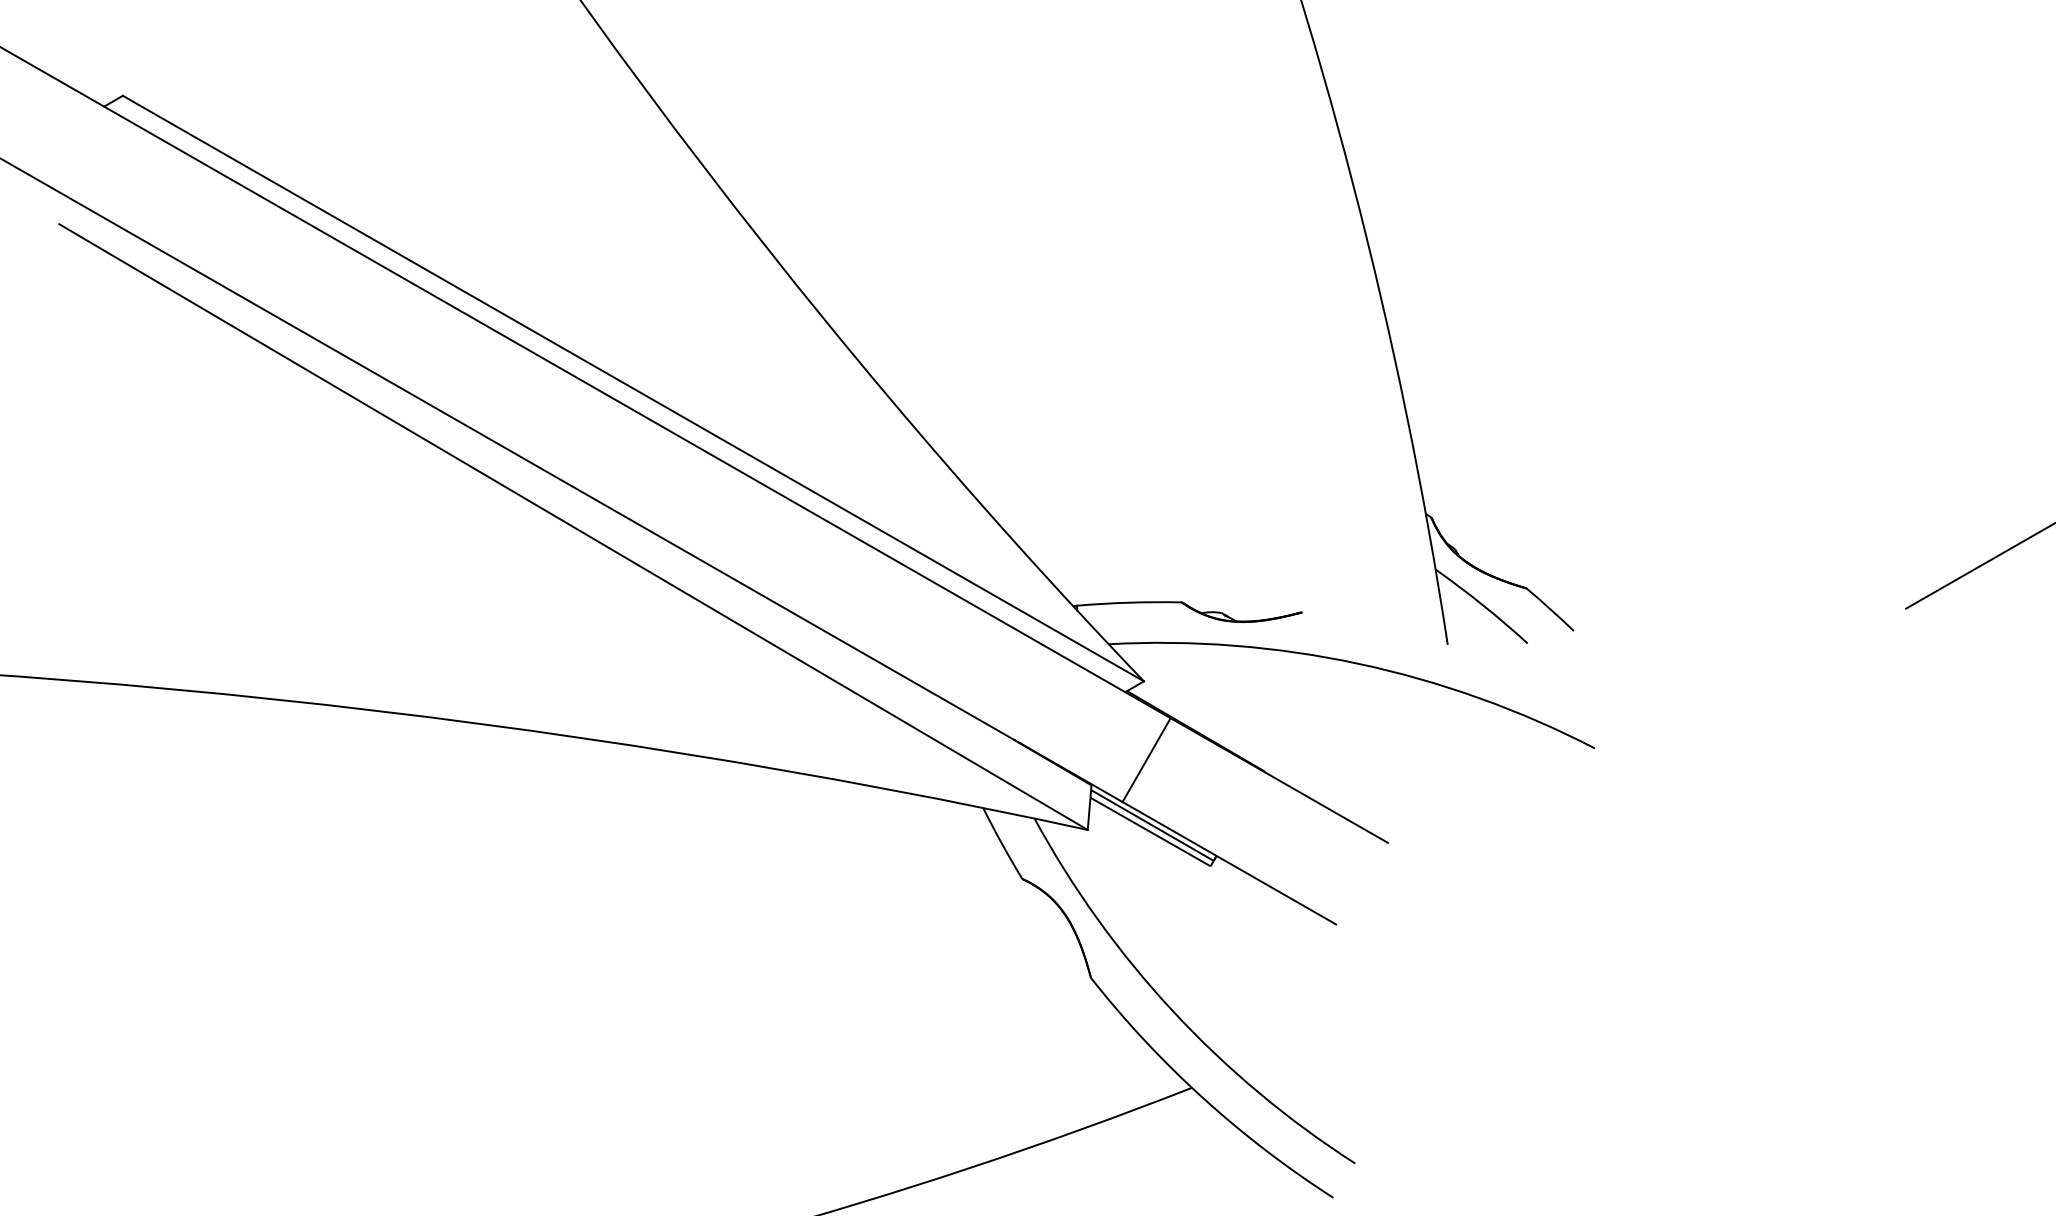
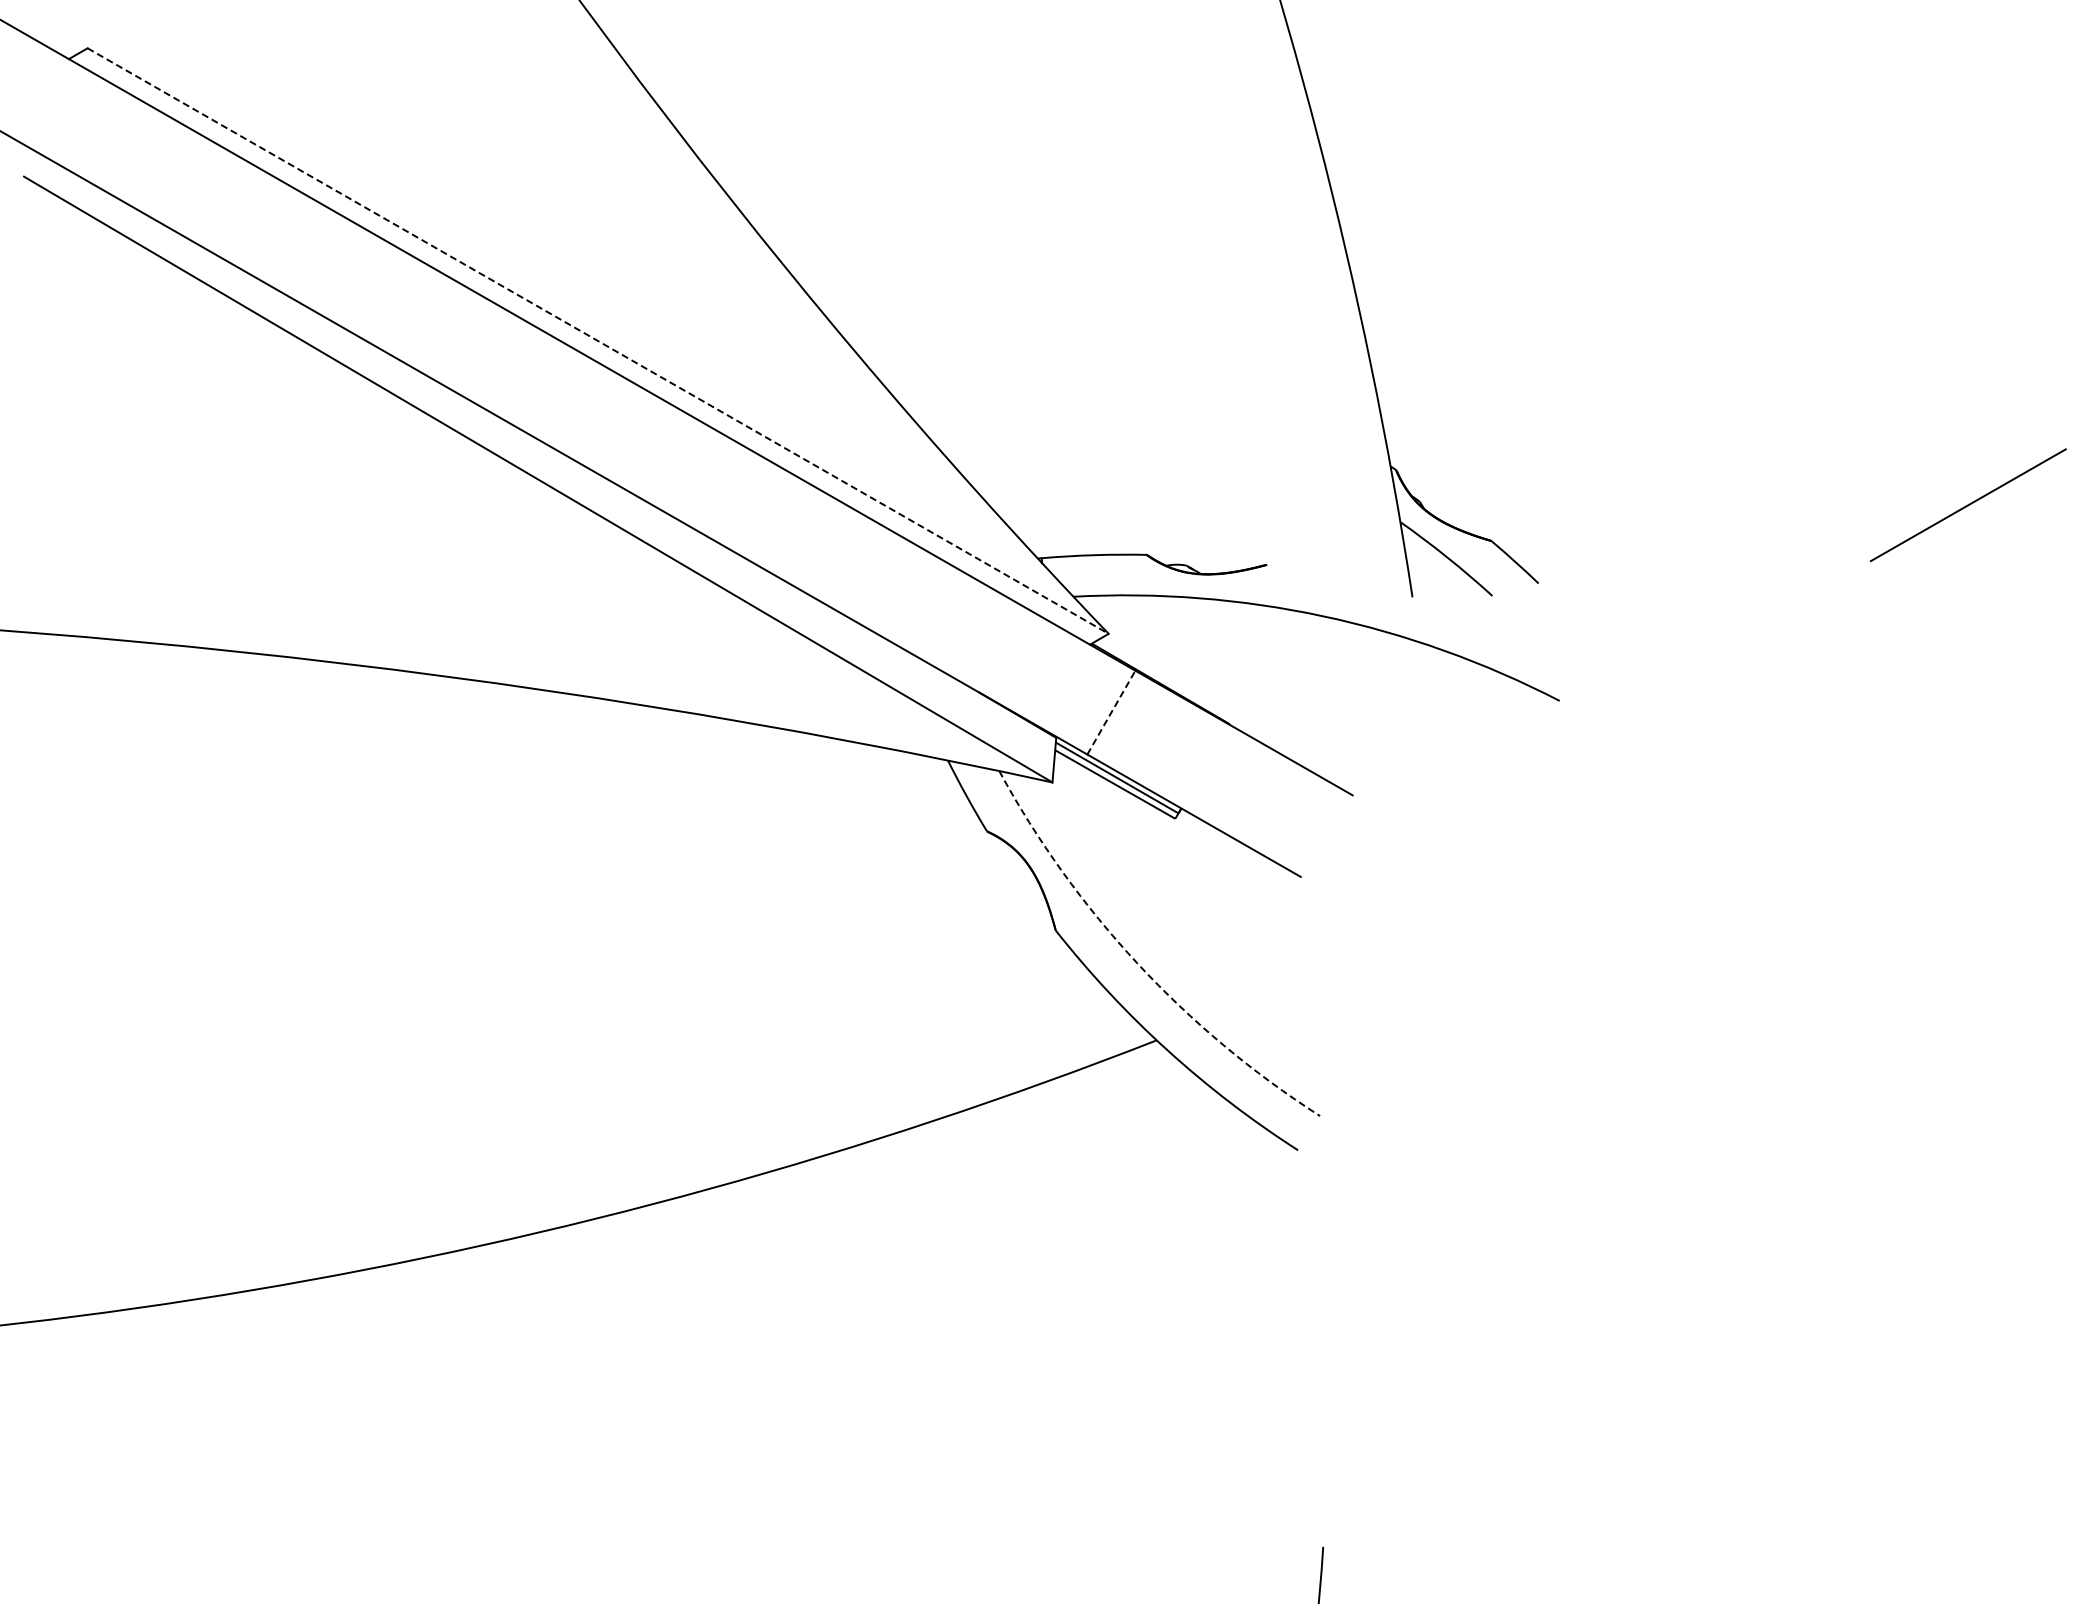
line: (633, 389) -> (598, 341), solid -> dashed
line: (1146, 760) -> (1111, 712), solid -> dashed
arc: (1172, 1011) -> (1137, 963), solid -> dashed

